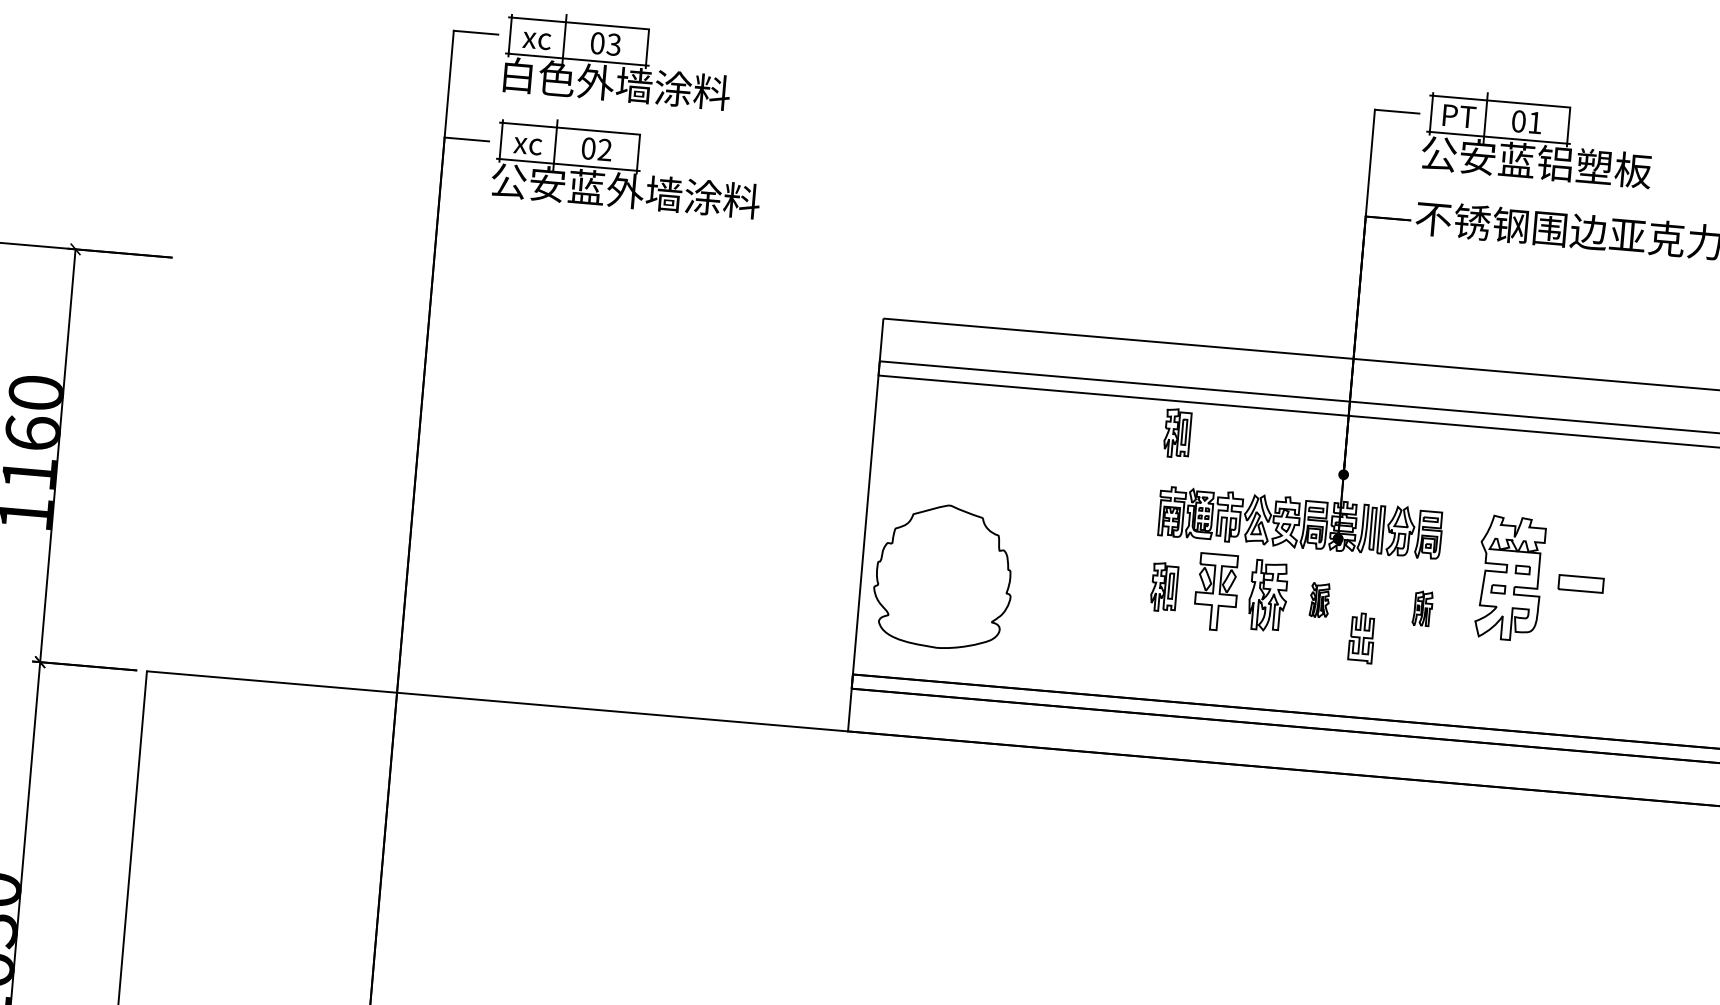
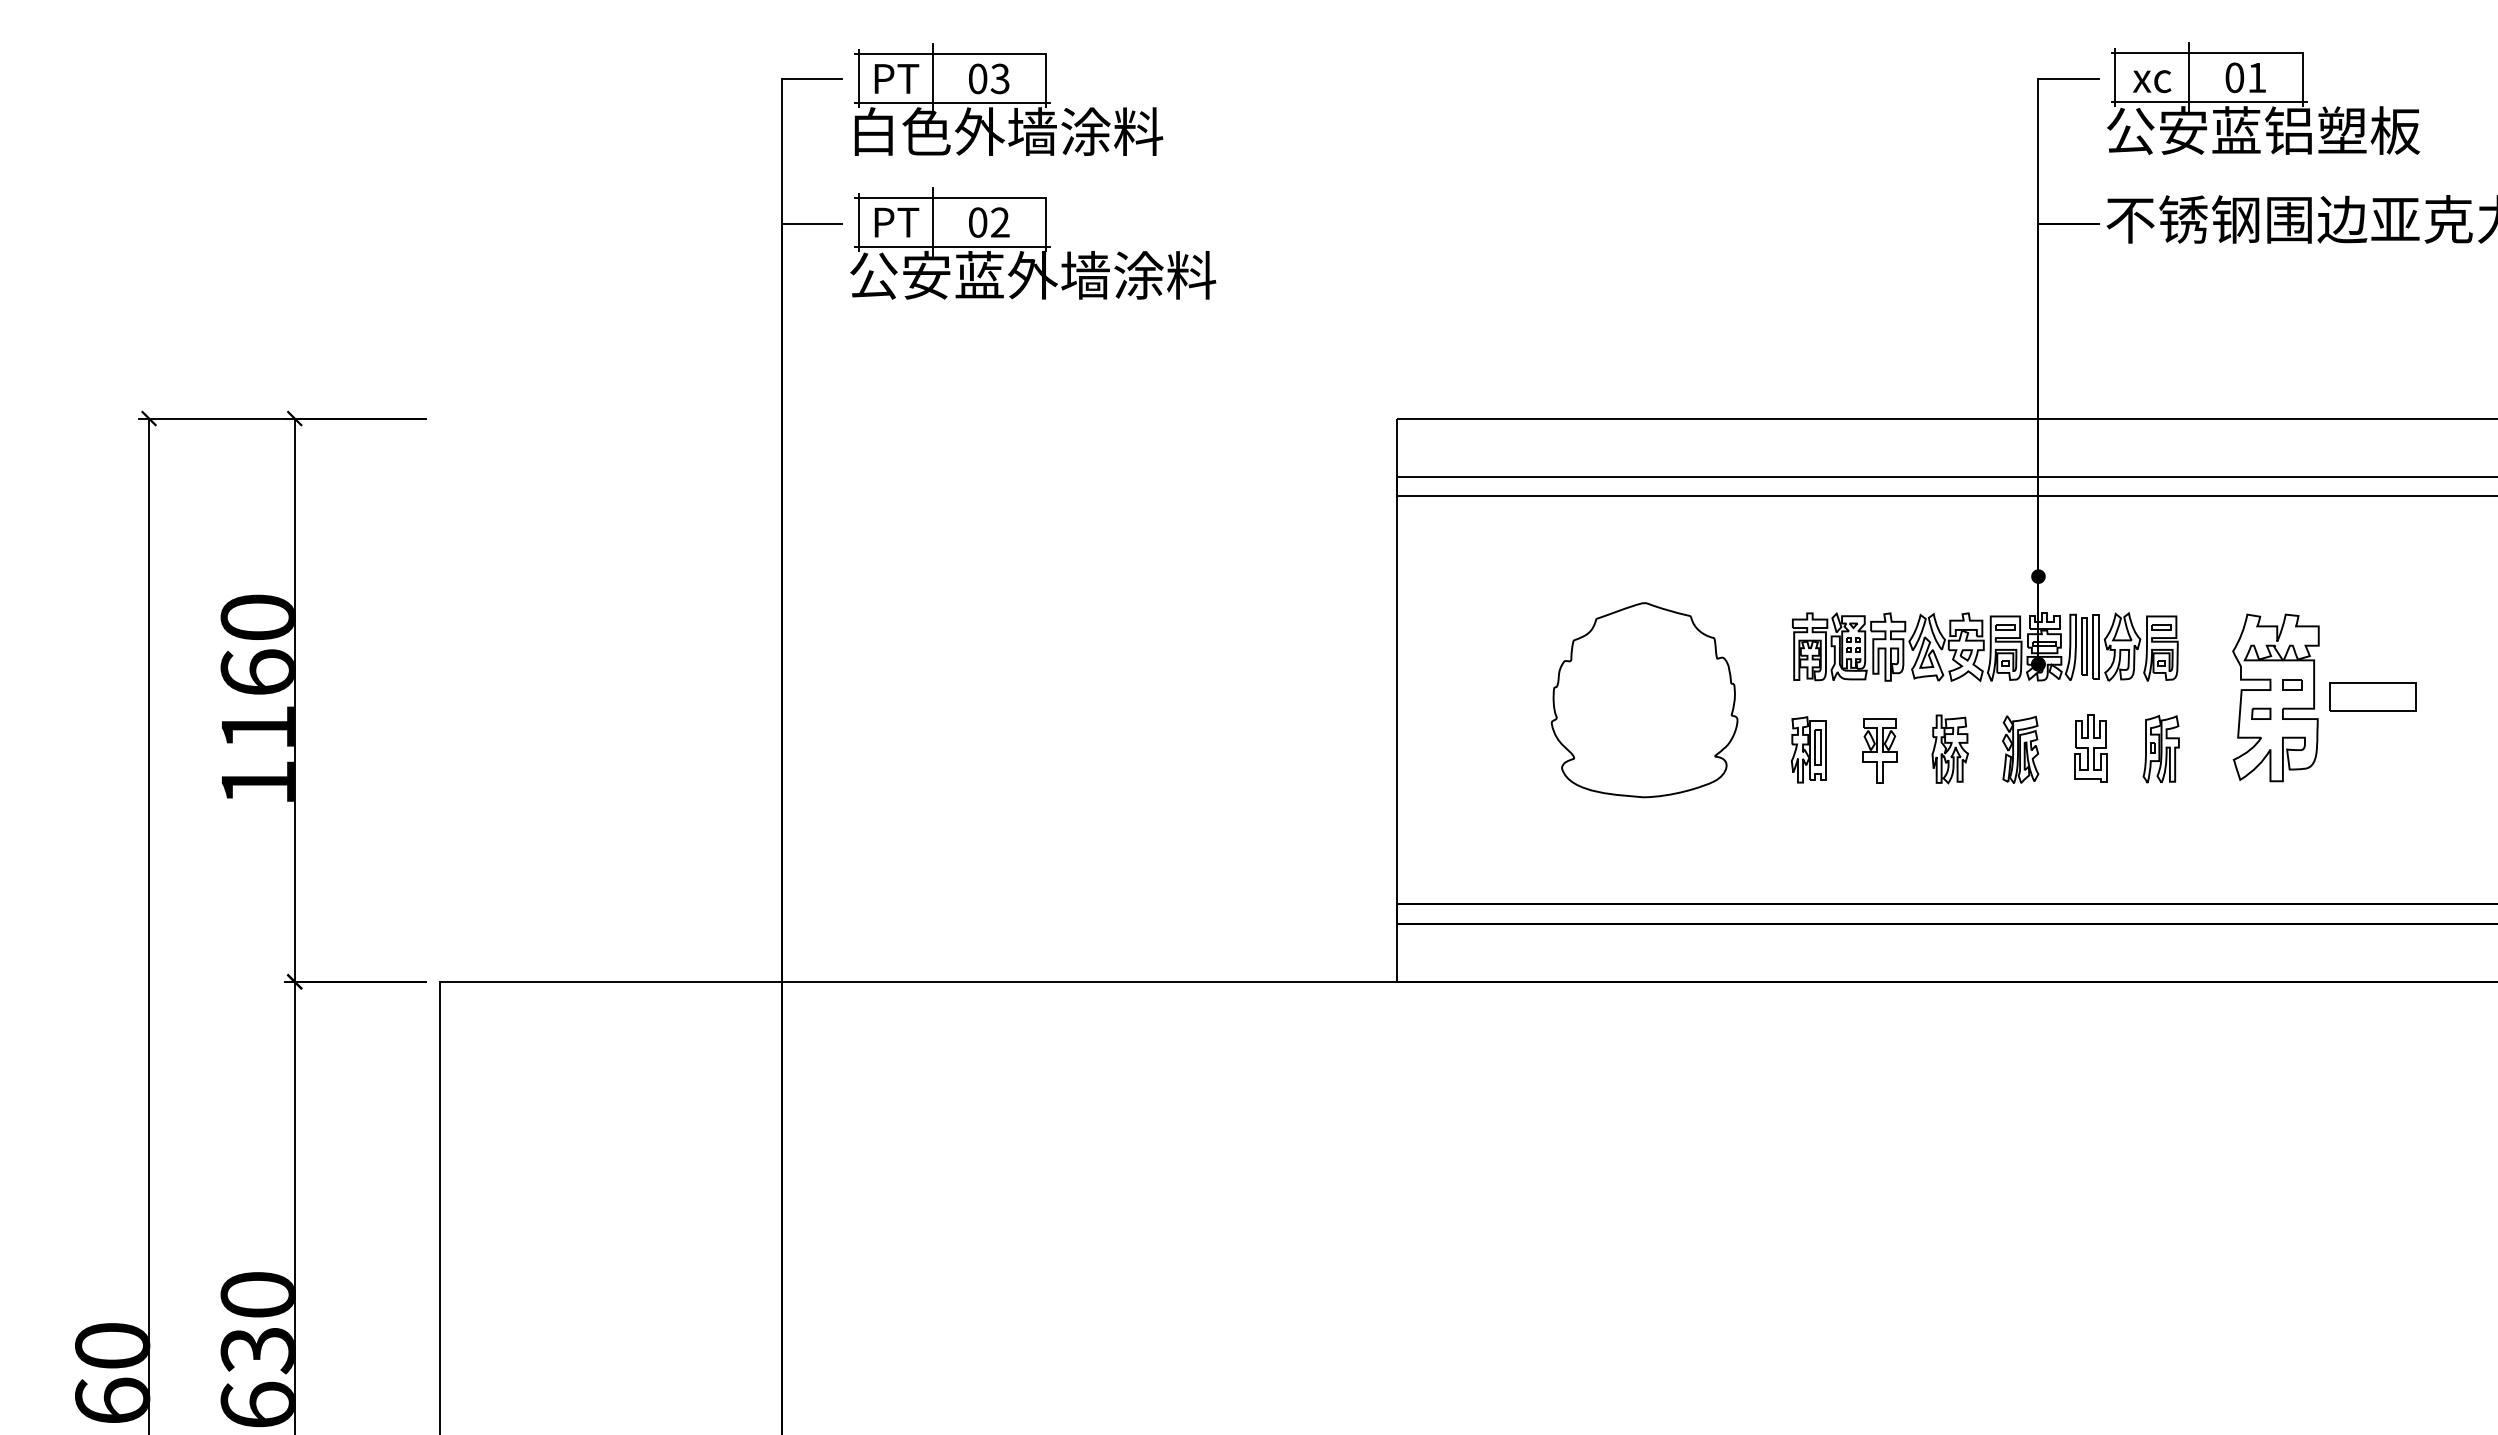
text: (537, 38) -> (896, 79), xc -> PT
text: (1459, 116) -> (2153, 78), PT -> xc
text: (528, 143) -> (896, 222), xc -> PT
part: (1177, 433) -> (1808, 539), removed
part: (943, 576) -> (1644, 700), moved
part: (1580, 583) -> (2372, 696), size x1.43
part: (1216, 592) -> (1879, 750), size x0.62
part: (1267, 595) -> (1949, 749), size x0.71
part: (1319, 600) -> (2020, 749), size x1.43
part: (1422, 608) -> (2160, 748), size x1.43
part: (1361, 637) -> (2090, 748), moved

